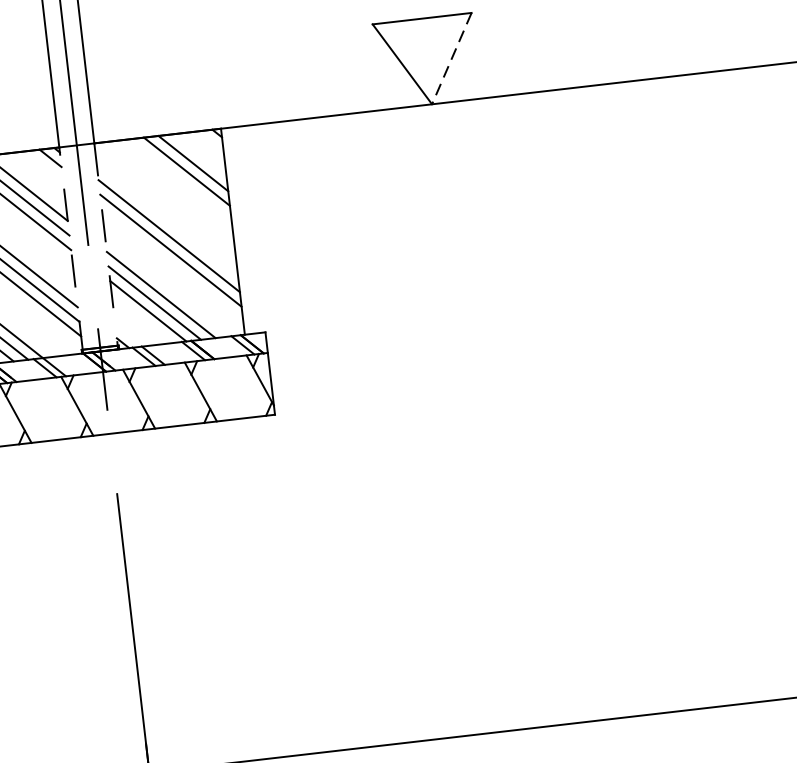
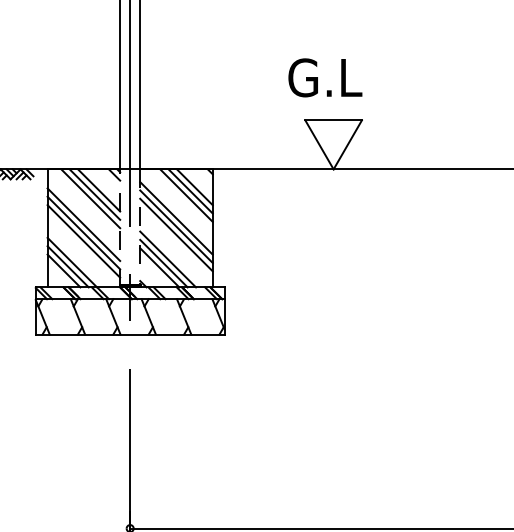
line: (451, 59) -> (347, 145), dashed -> solid
line: (180, 179) -> (186, 195), added
line: (167, 221) -> (176, 218), added

